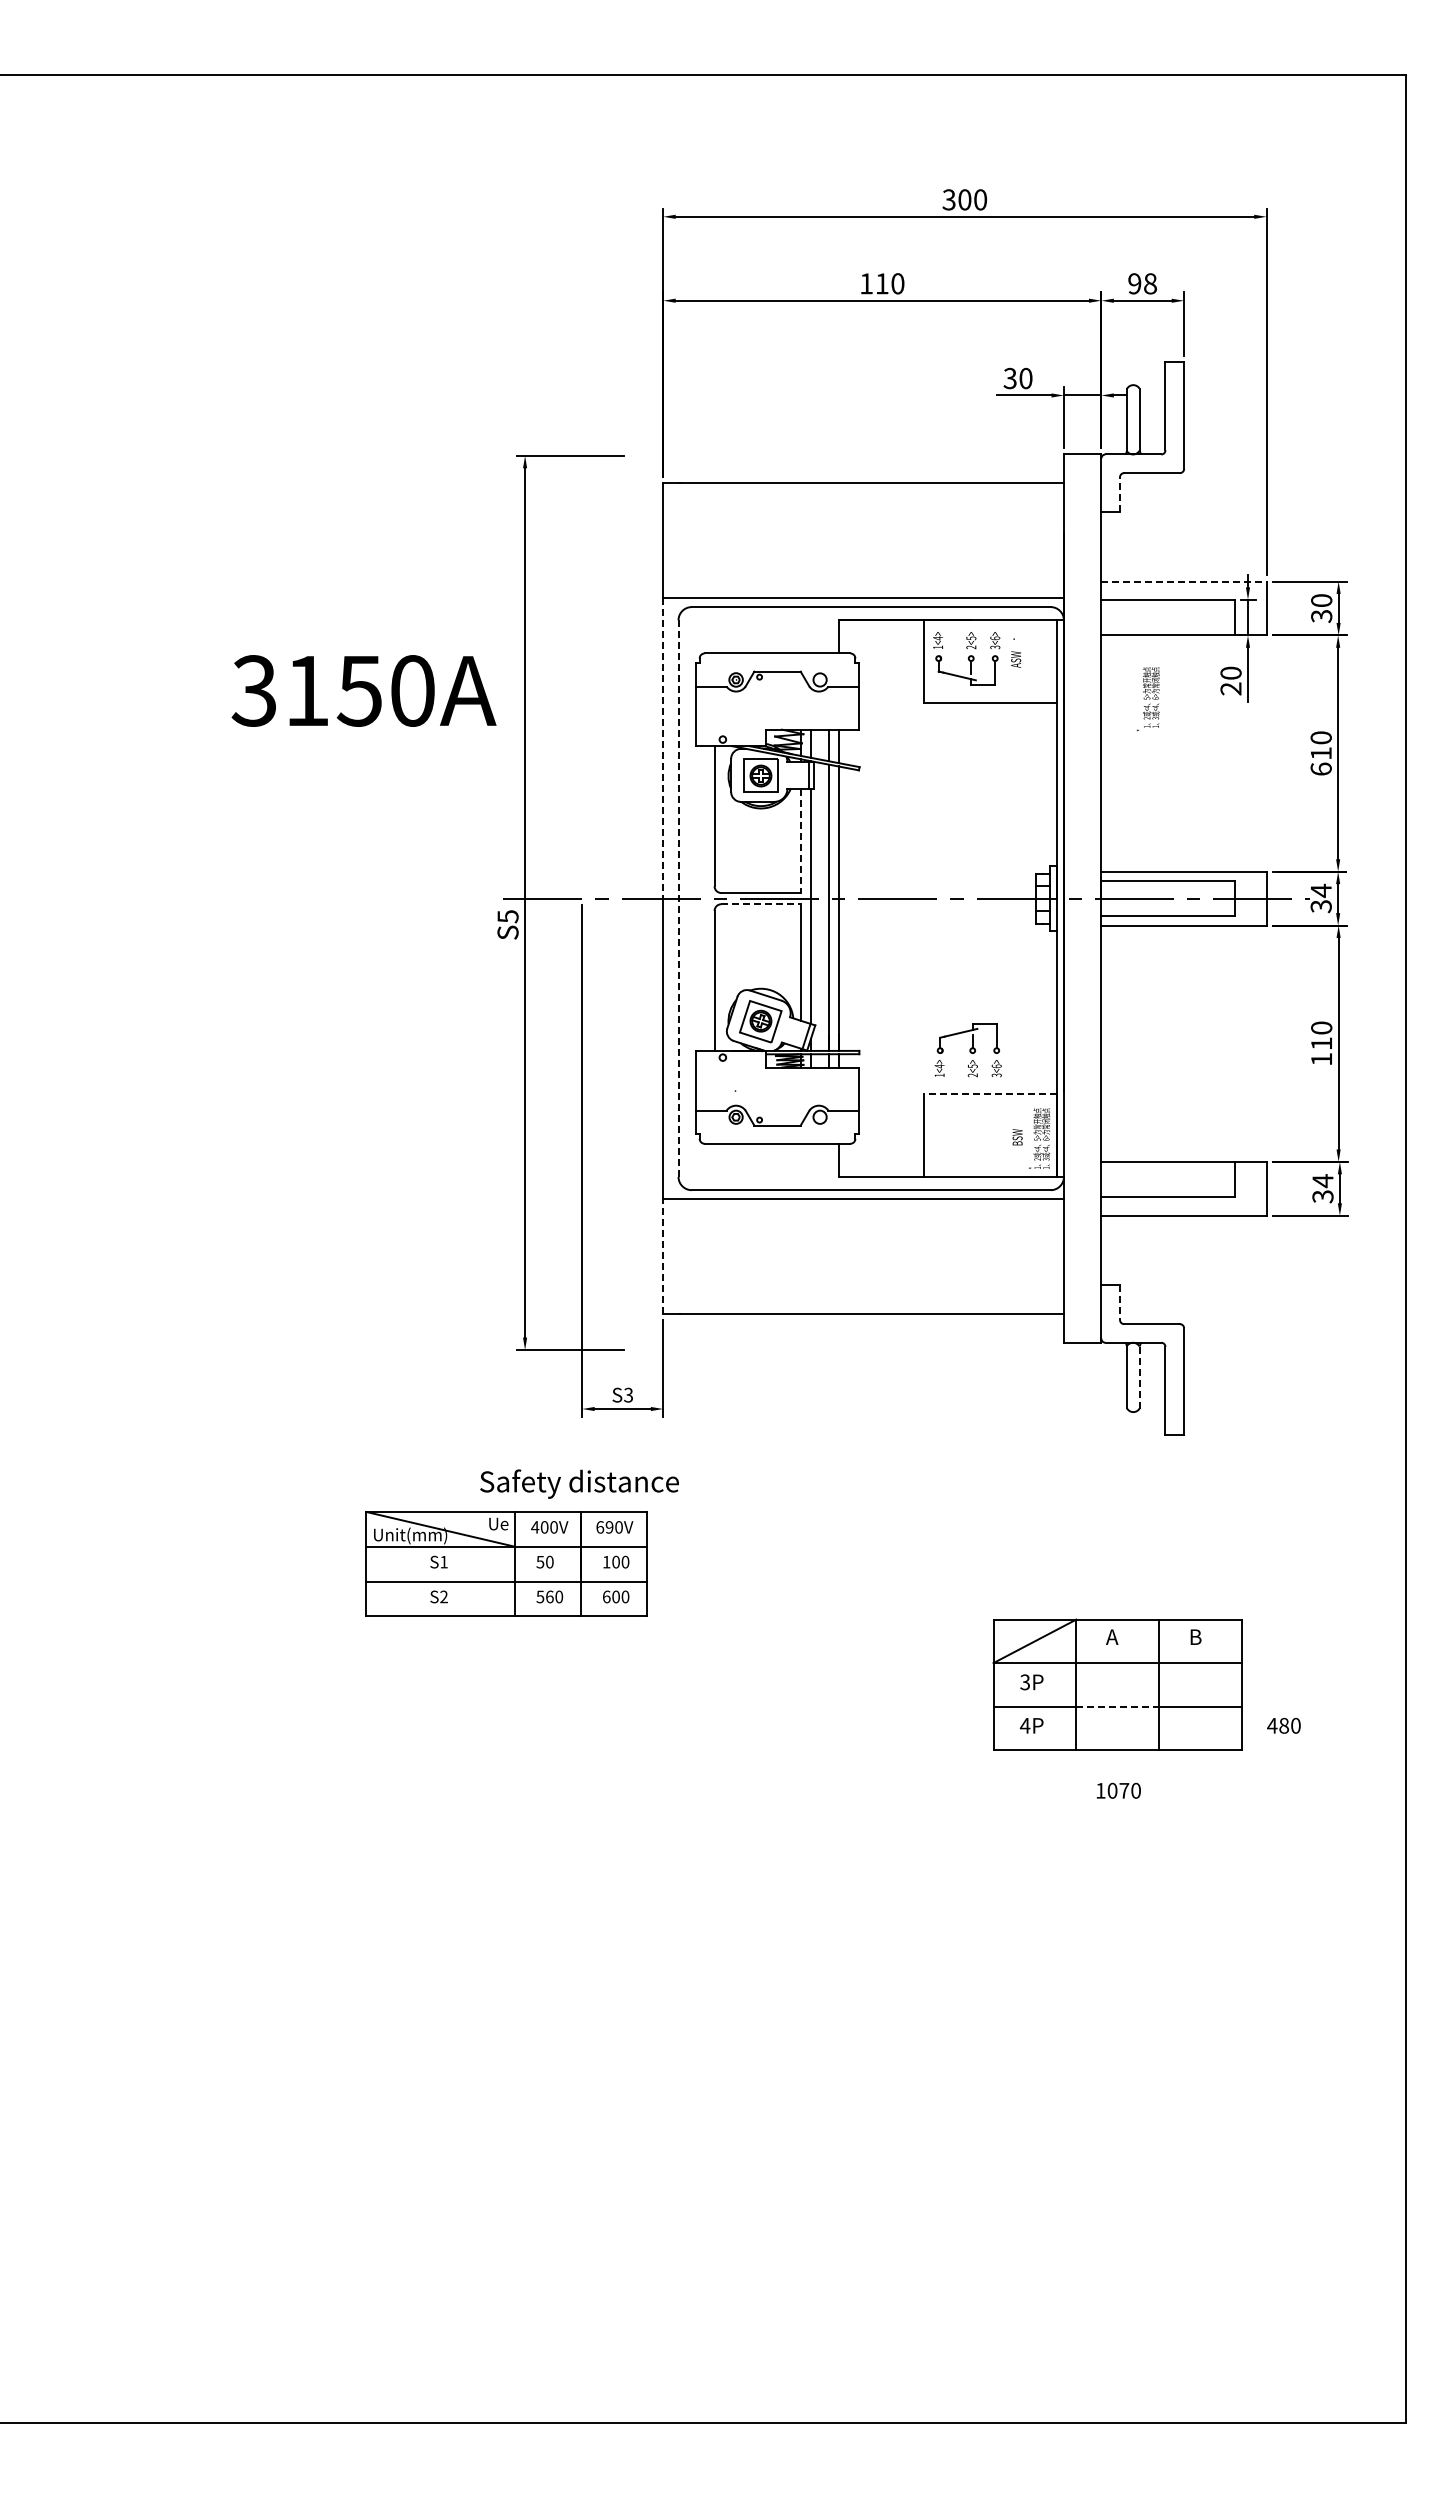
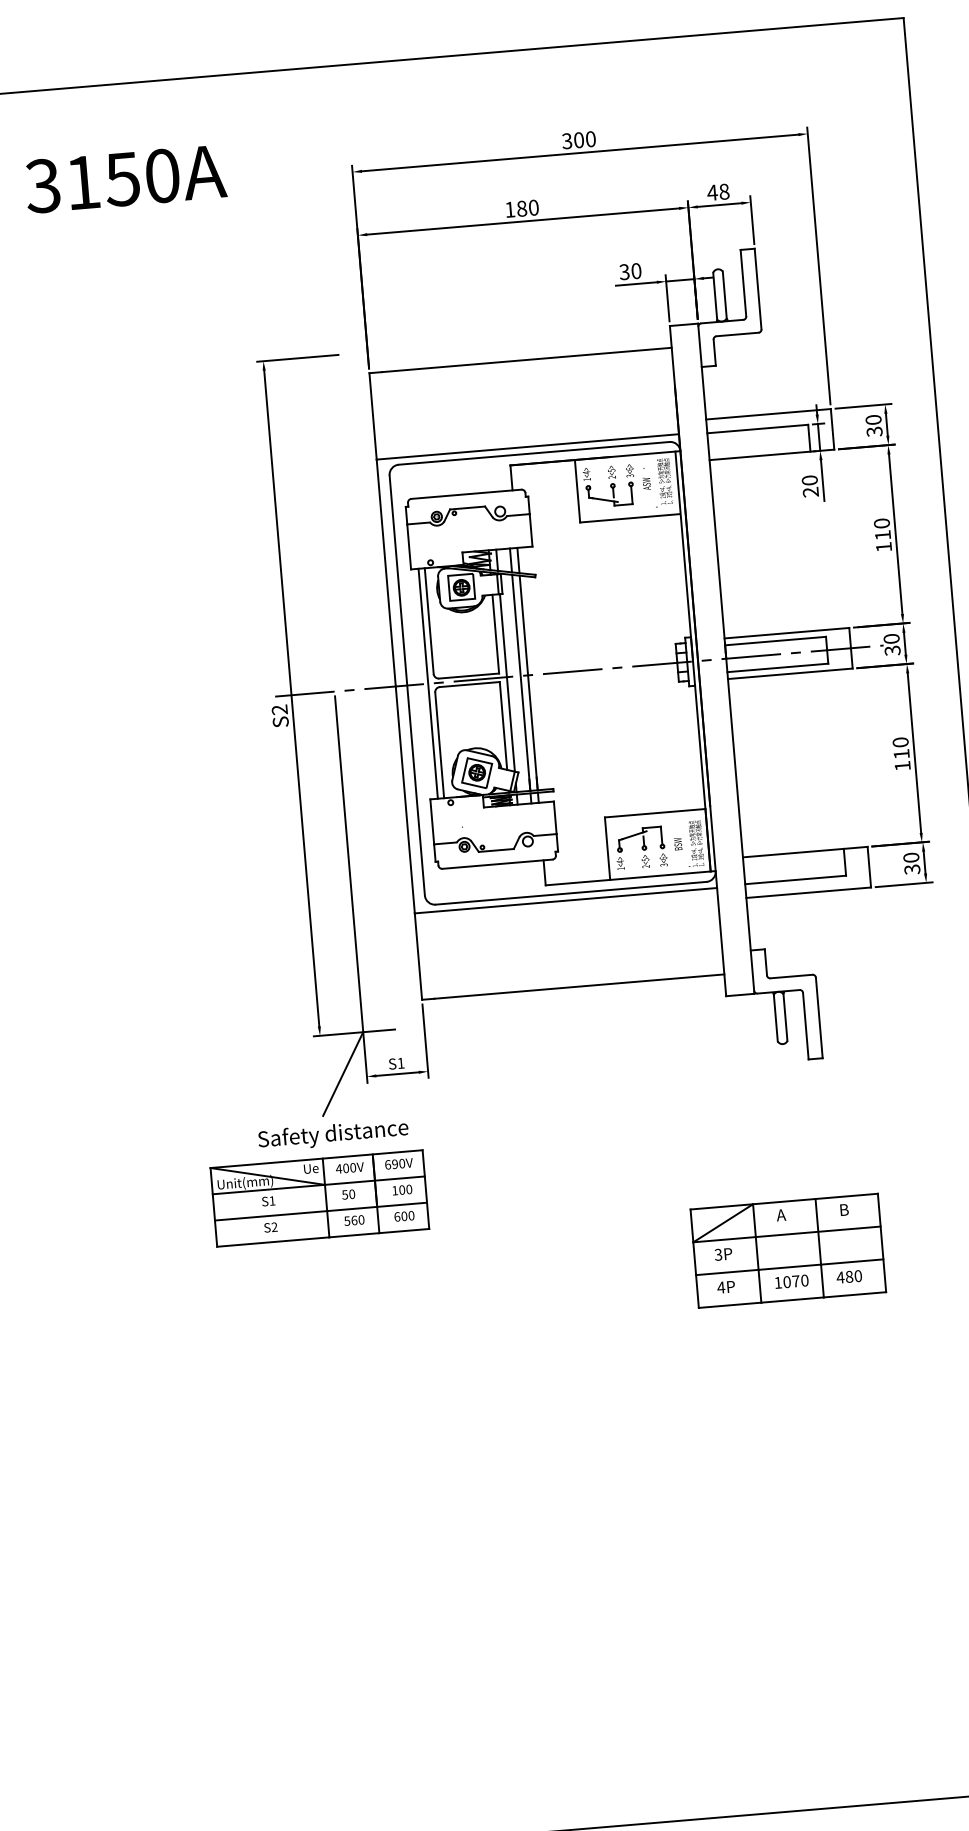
text: (881, 283) -> (521, 208), 110 -> 180
text: (1134, 283) -> (712, 192), 98 -> 48
line: (1120, 494) -> (715, 352), dashed -> solid
line: (1184, 581) -> (768, 414), dashed -> solid
text: (363, 690) -> (125, 178), moved
text: (1147, 699) -> (662, 483), moved
line: (663, 748) -> (386, 573), dashed -> solid
text: (1320, 768) -> (883, 546), 610 -> 110
line: (800, 841) -> (495, 634), dashed -> solid
text: (1320, 890) -> (891, 638), 34 -> 30
line: (706, 898) -> (428, 683), added
line: (678, 899) -> (407, 686), dashed -> solid
line: (760, 904) -> (469, 684), dashed -> solid
text: (507, 916) -> (279, 709), S5 -> S2
part: (967, 1050) -> (640, 848), moved
line: (990, 1094) -> (655, 813), dashed -> solid
text: (1322, 1181) -> (911, 858), 34 -> 30
line: (663, 1256) -> (418, 956), dashed -> solid
line: (1120, 1303) -> (766, 962), dashed -> solid
line: (1139, 1377) -> (785, 1017), dashed -> solid
text: (628, 1394) -> (400, 1062), S3 -> S1
line: (551, 1402) -> (343, 1073), added
text: (579, 1483) -> (333, 1134), moved
line: (1118, 1706) -> (790, 1267), dashed -> solid
text: (1283, 1725) -> (848, 1276), moved
text: (1118, 1790) -> (791, 1281), moved

